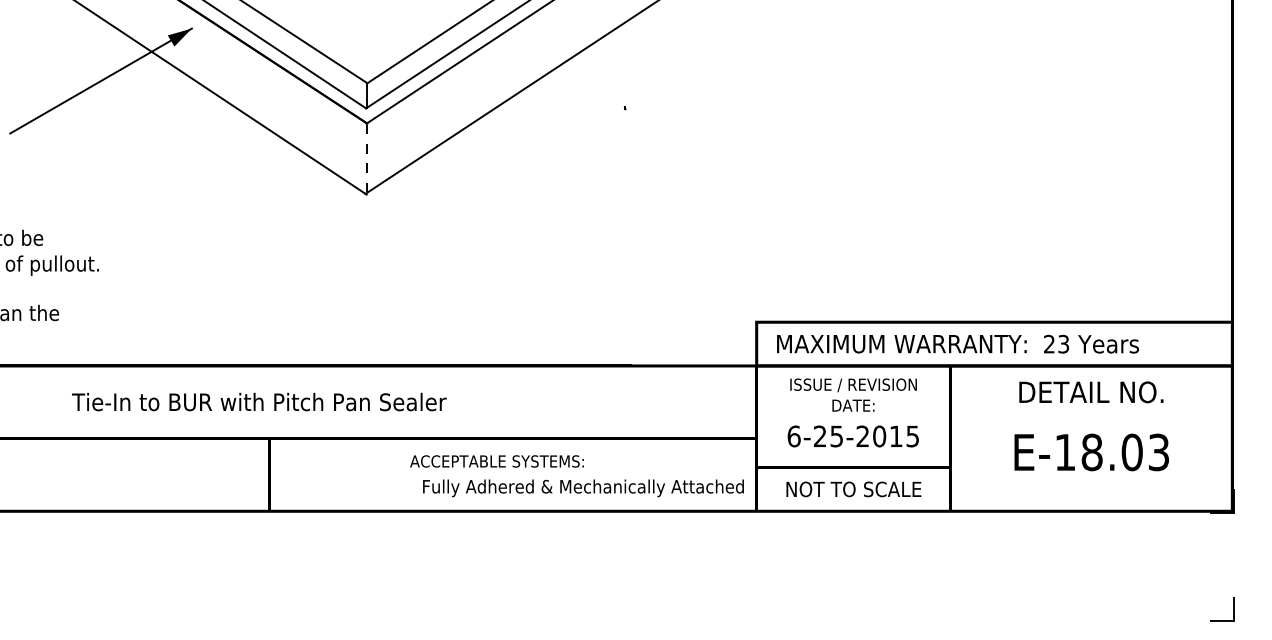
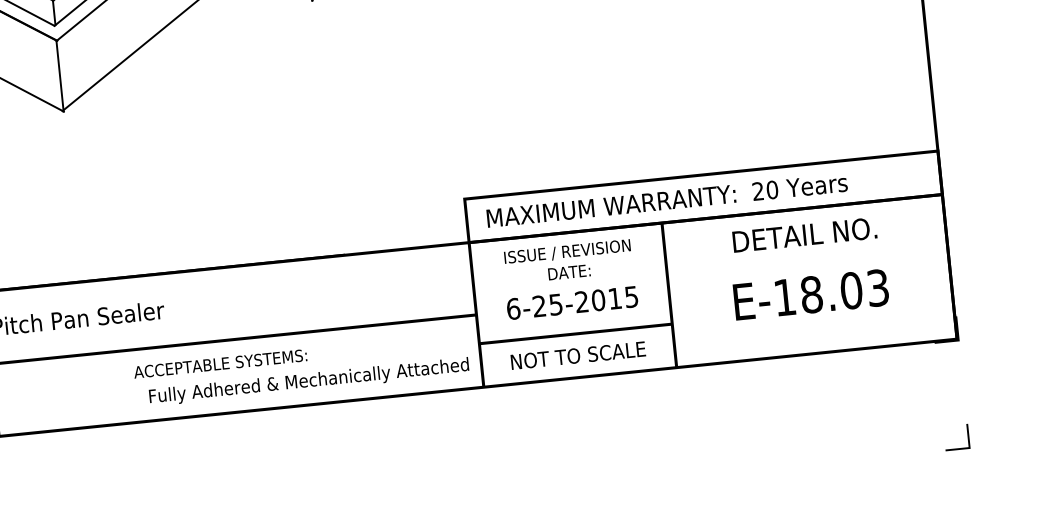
line: (366, 160) -> (60, 77), dashed -> solid
text: (1063, 343) -> (772, 189), 23 -> 20

